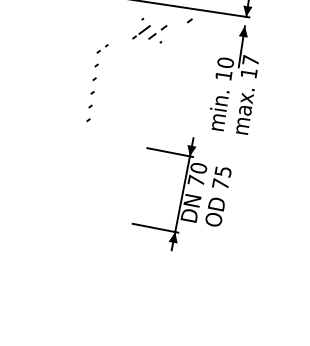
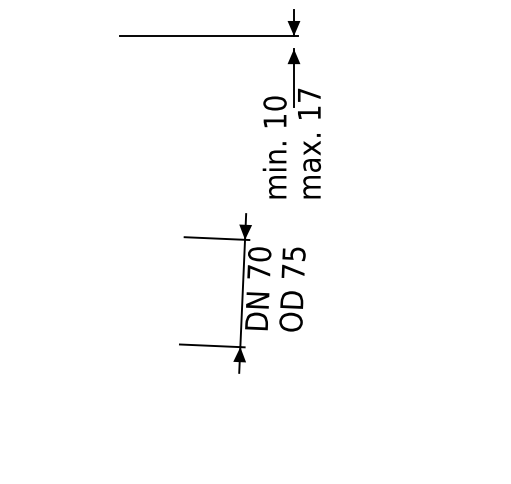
hatch: (139, 70) -> (157, 131), removed

